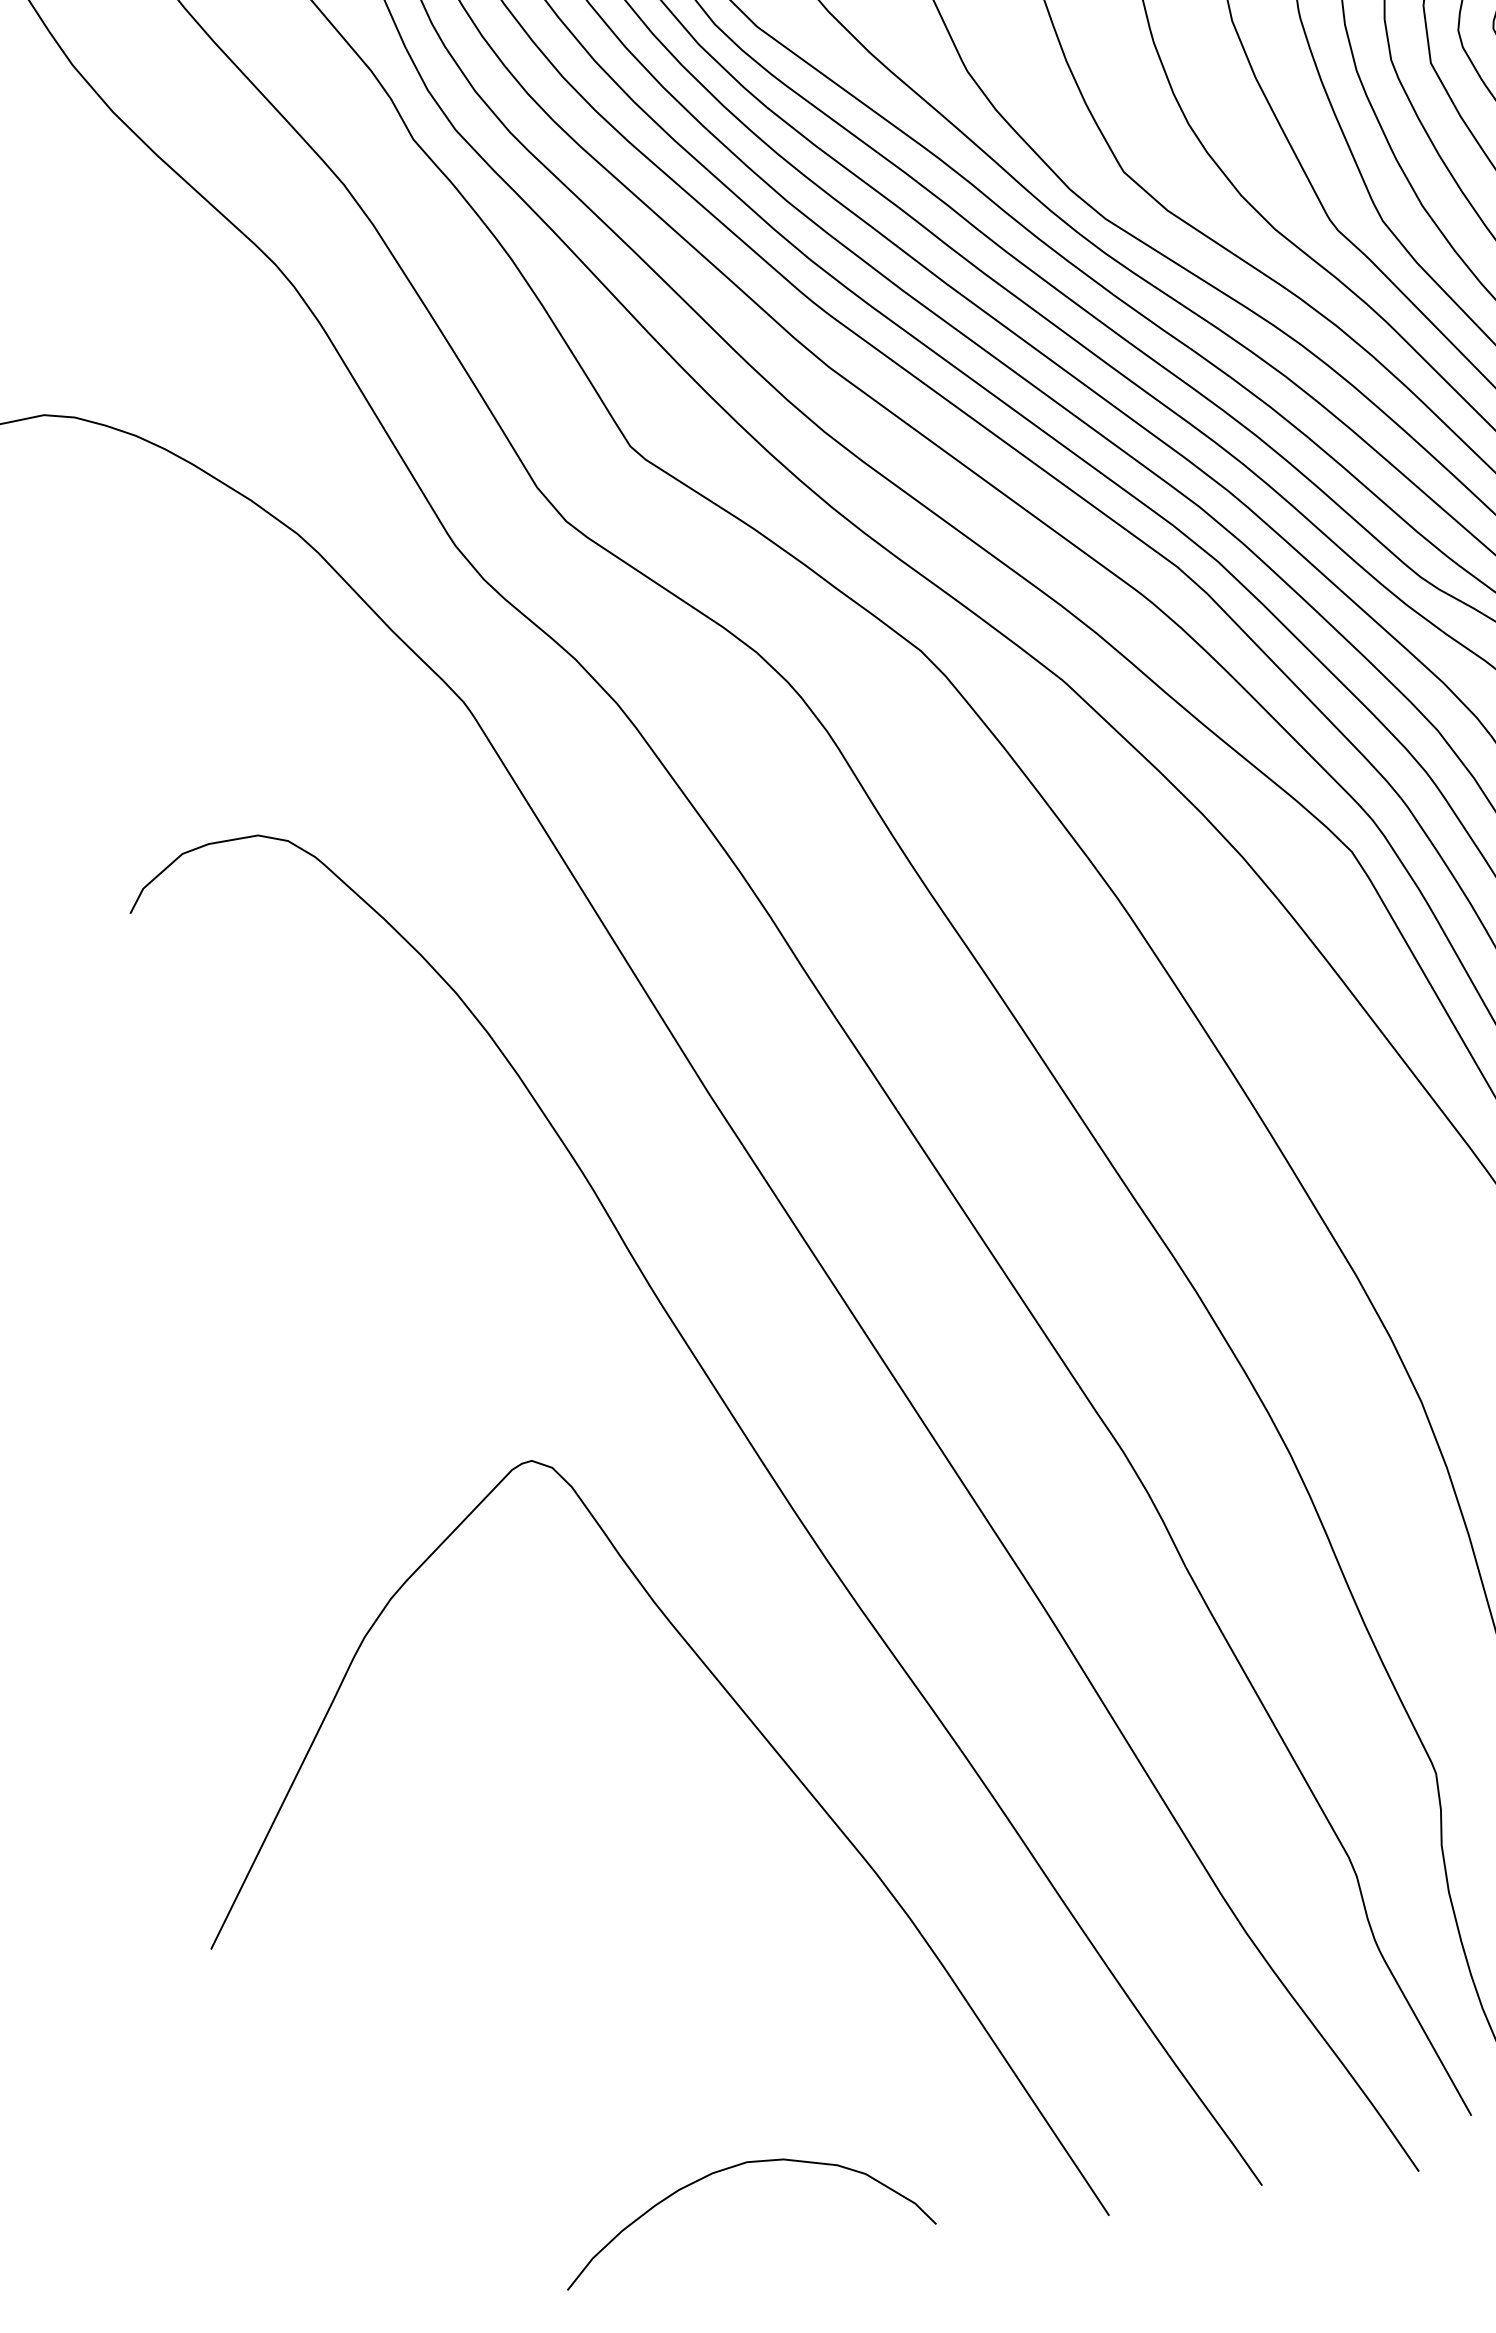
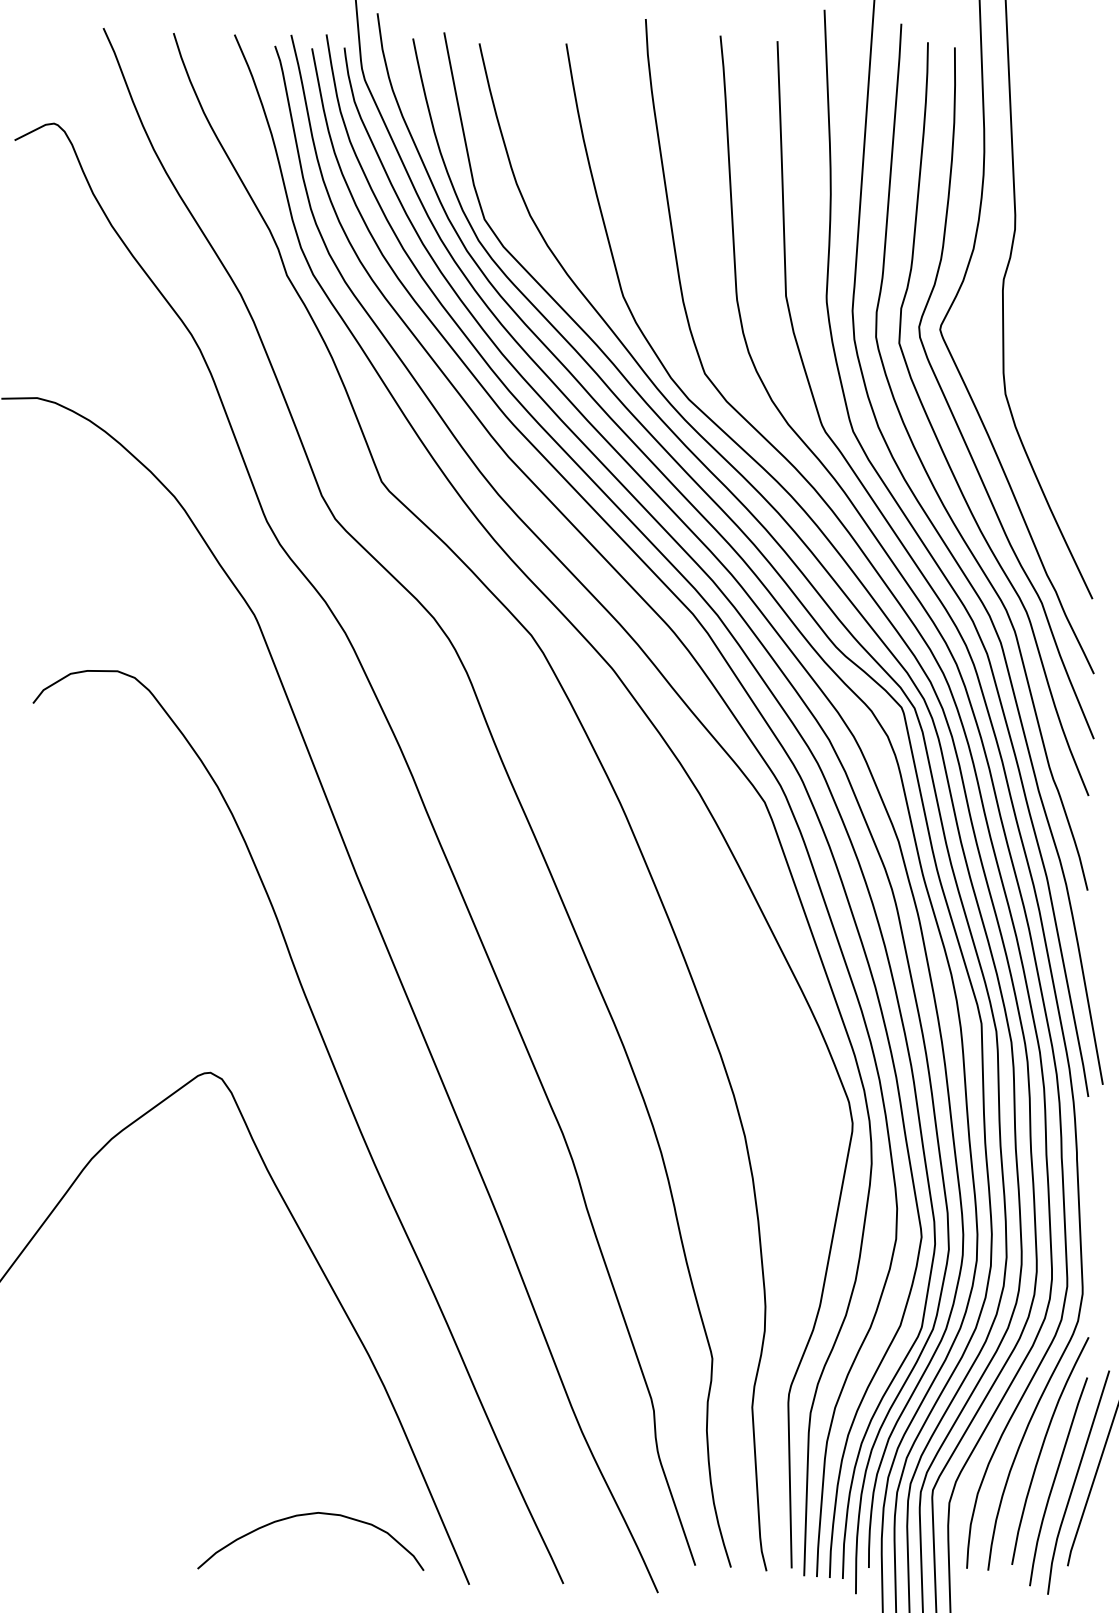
curve: (730, 2169) -> (307, 1515), moved

